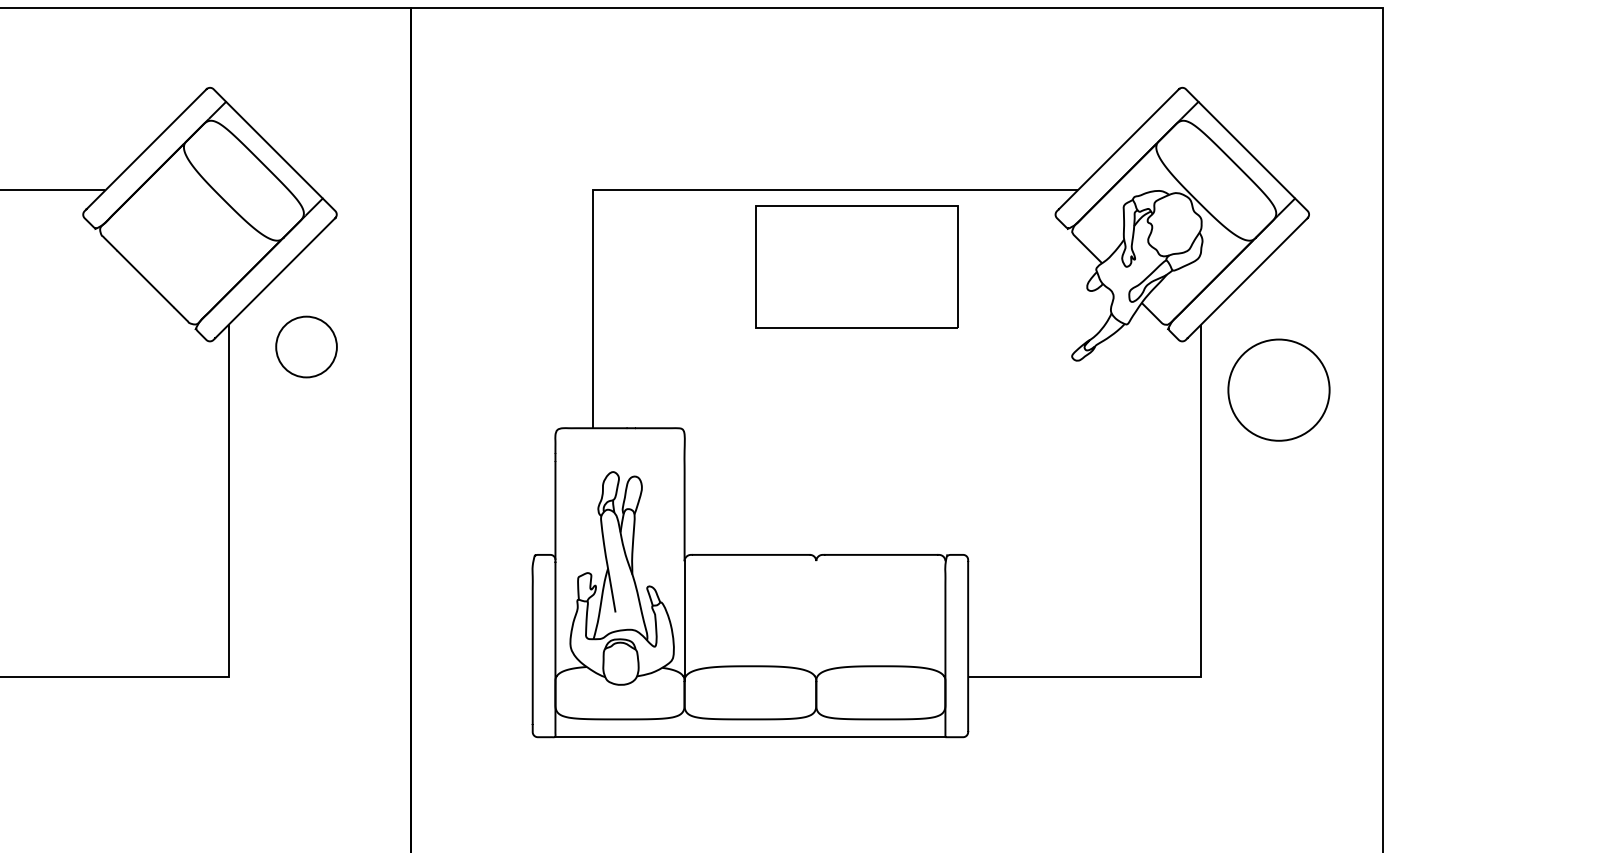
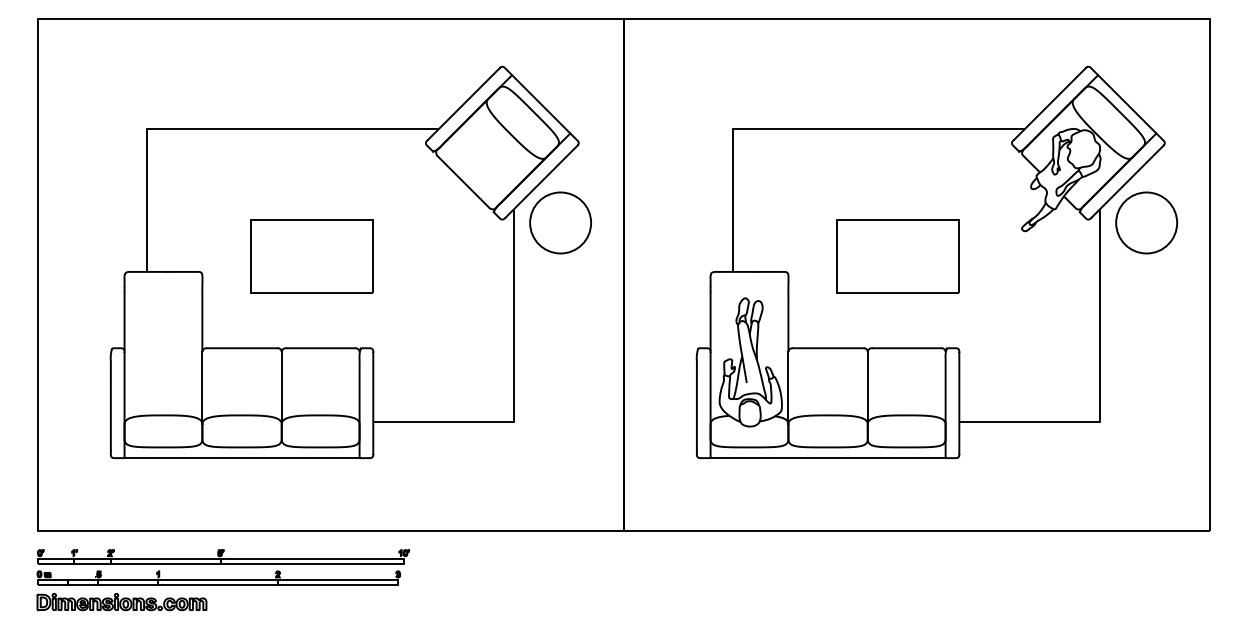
part: (855, 266) -> (897, 256), moved
circle: (306, 346) -> (560, 222), size x1.67
circle: (1278, 389) -> (1146, 222), moved
line: (815, 621) -> (867, 388), added

